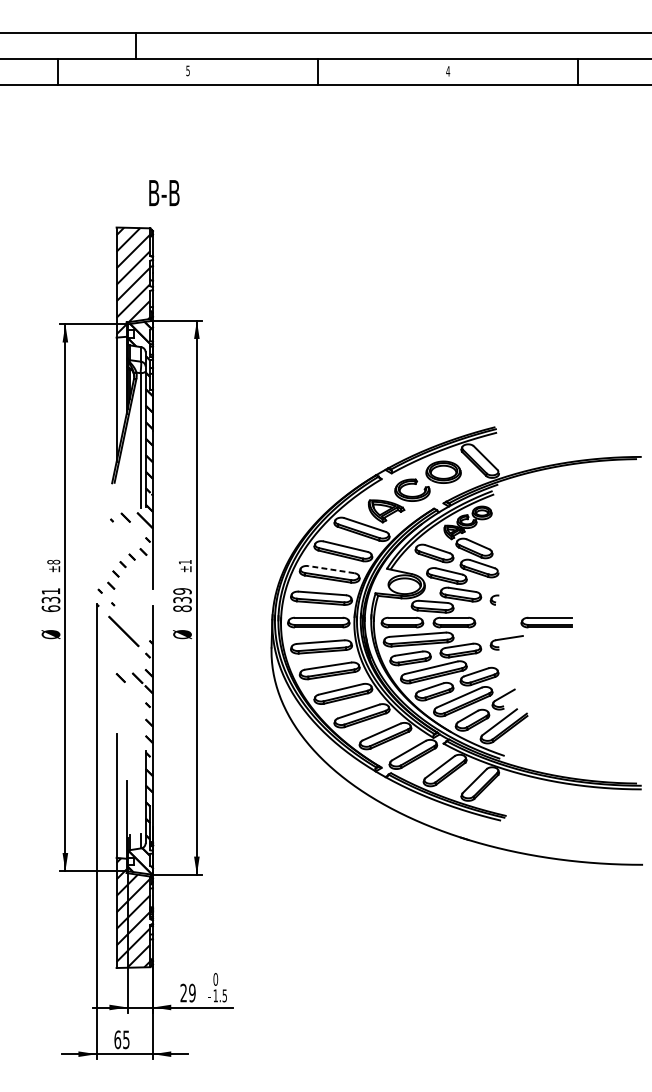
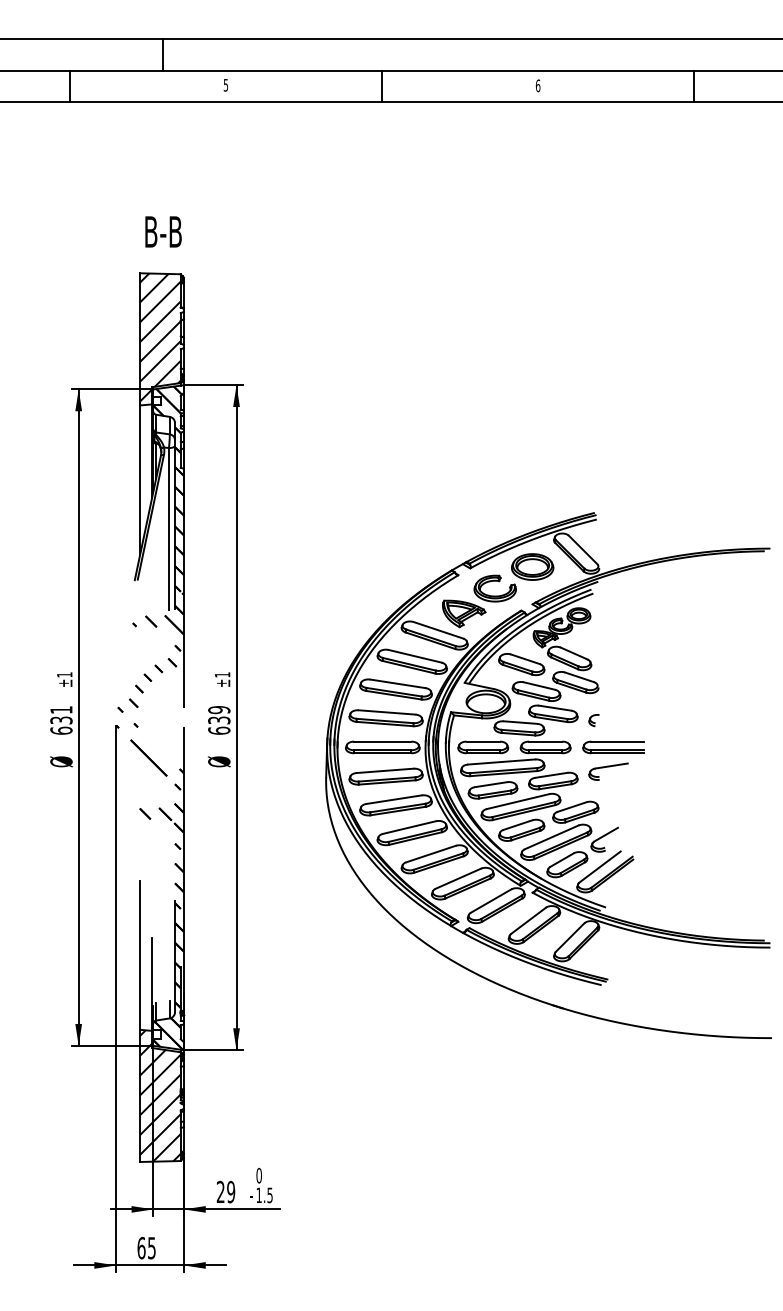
text: (447, 71) -> (537, 85), 4 -> 6
text: (164, 192) -> (163, 231), moved
text: (53, 561) -> (64, 674), ±8 -> ±1
line: (330, 569) -> (397, 683), dashed -> solid
text: (182, 608) -> (219, 730), 839 -> 639
part: (546, 622) -> (613, 747), moved

